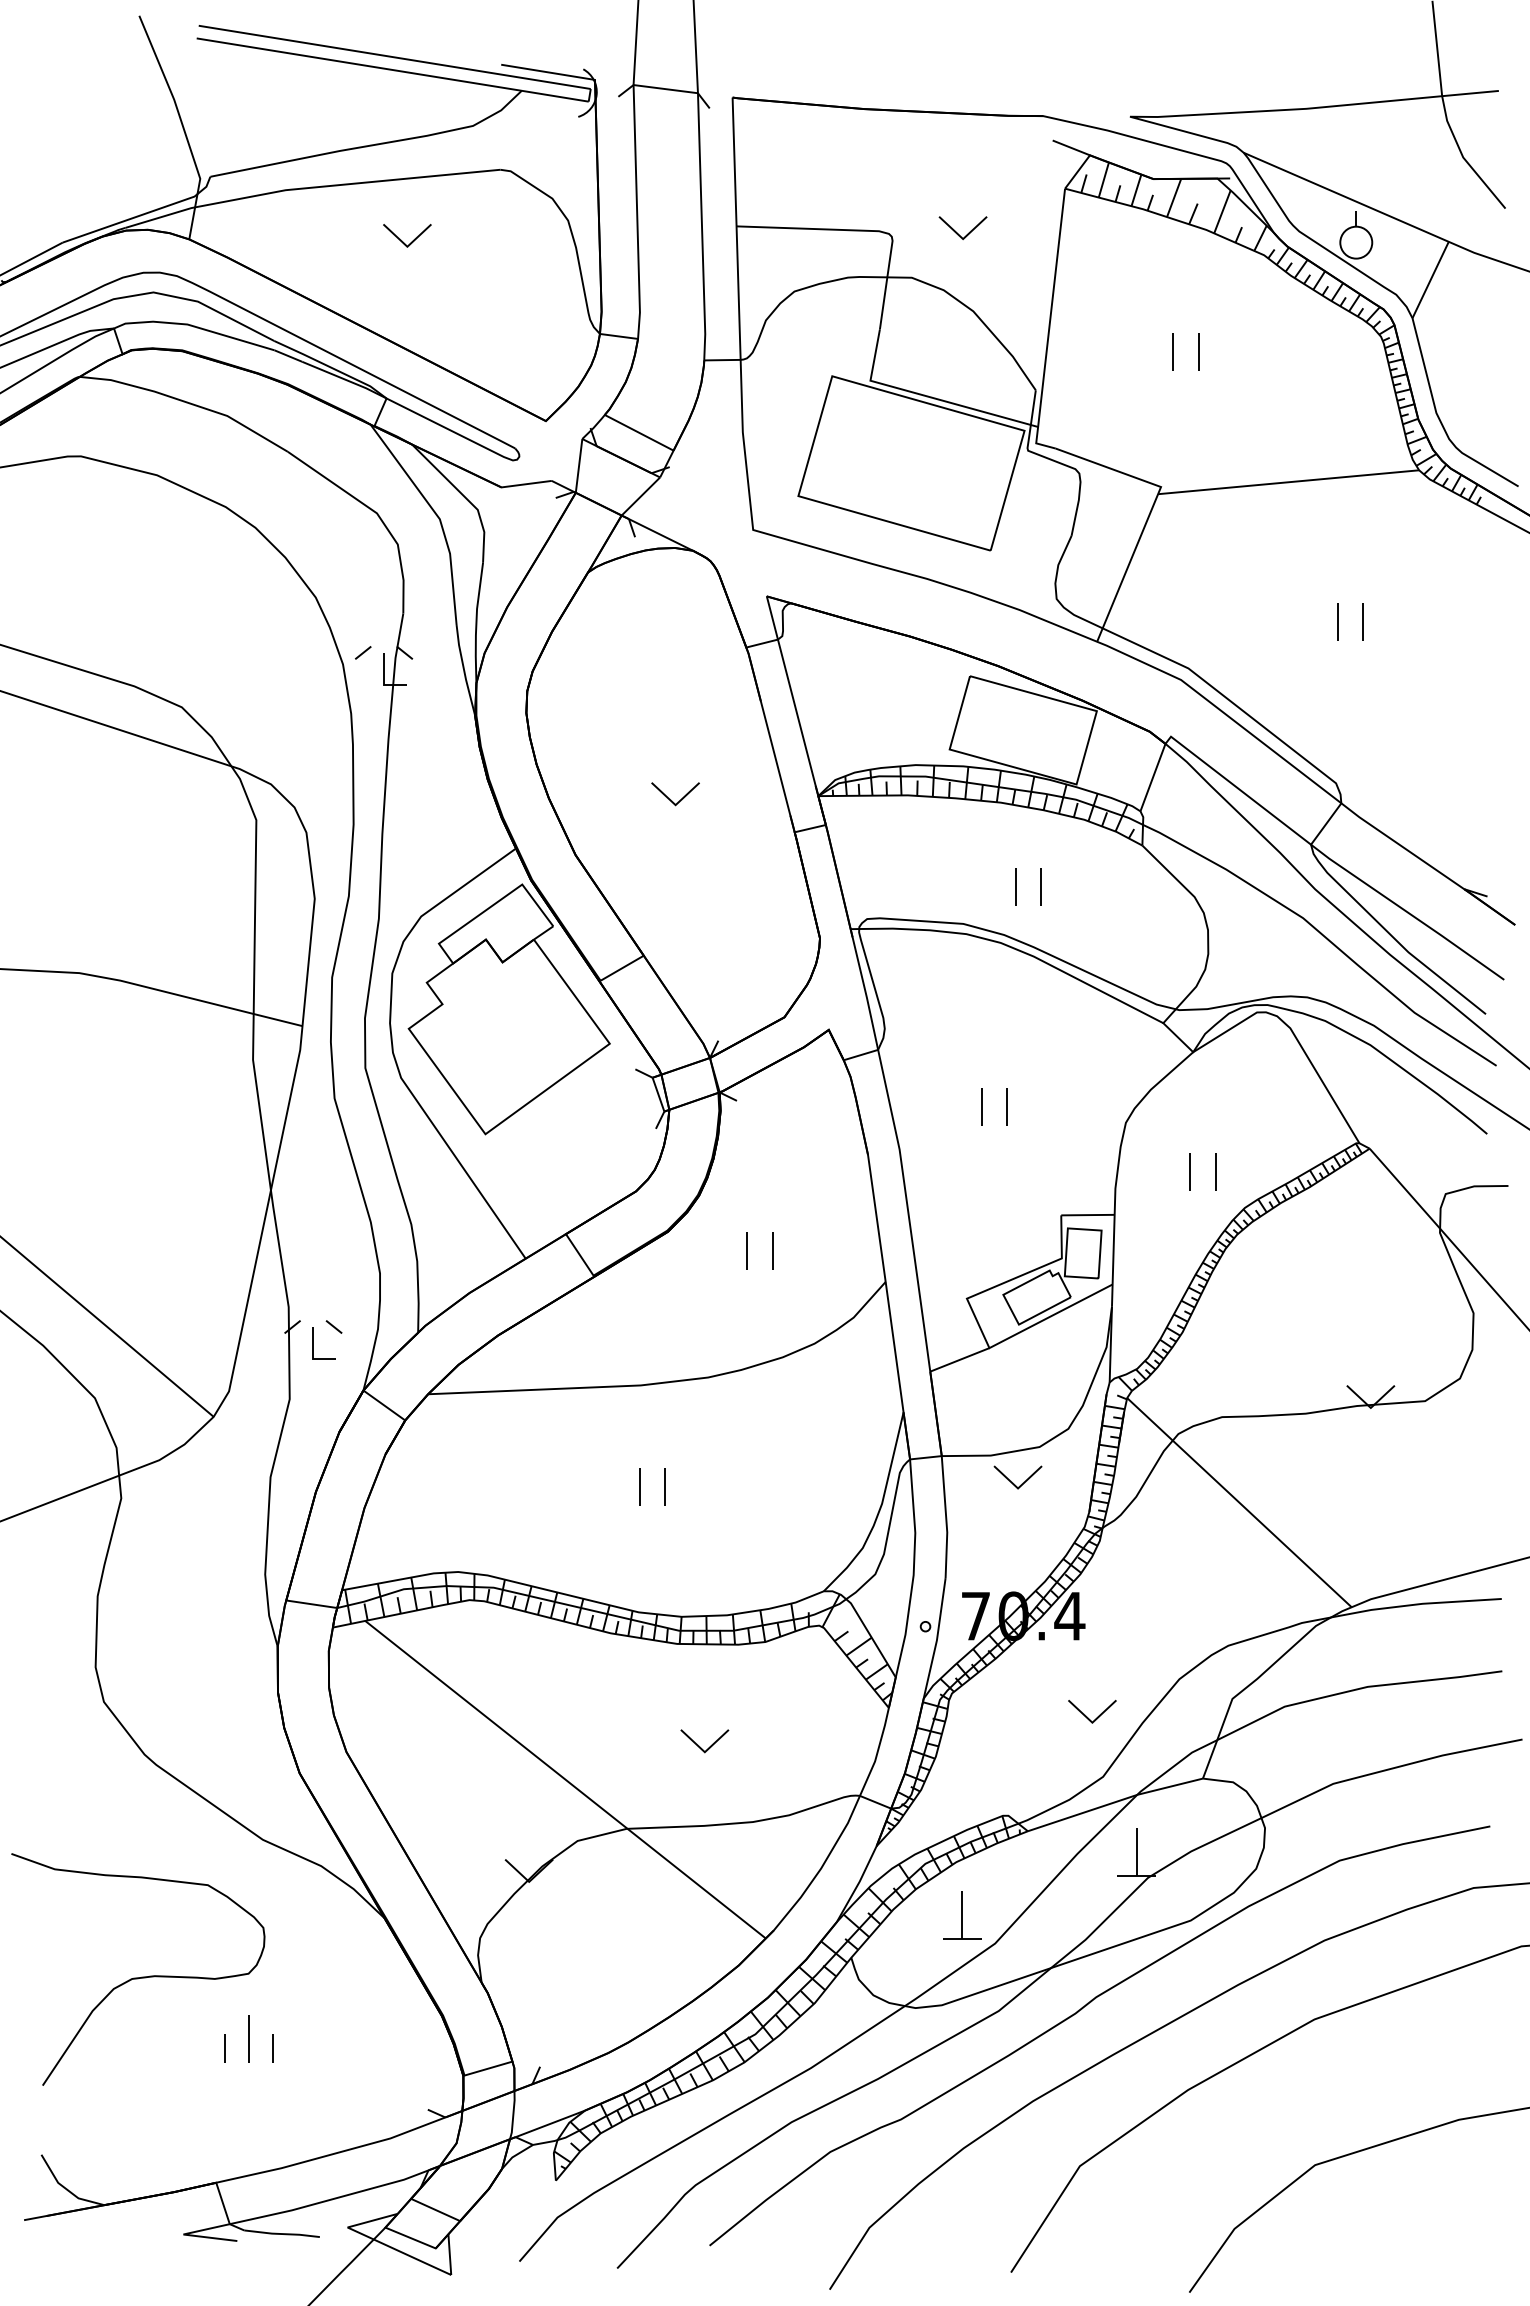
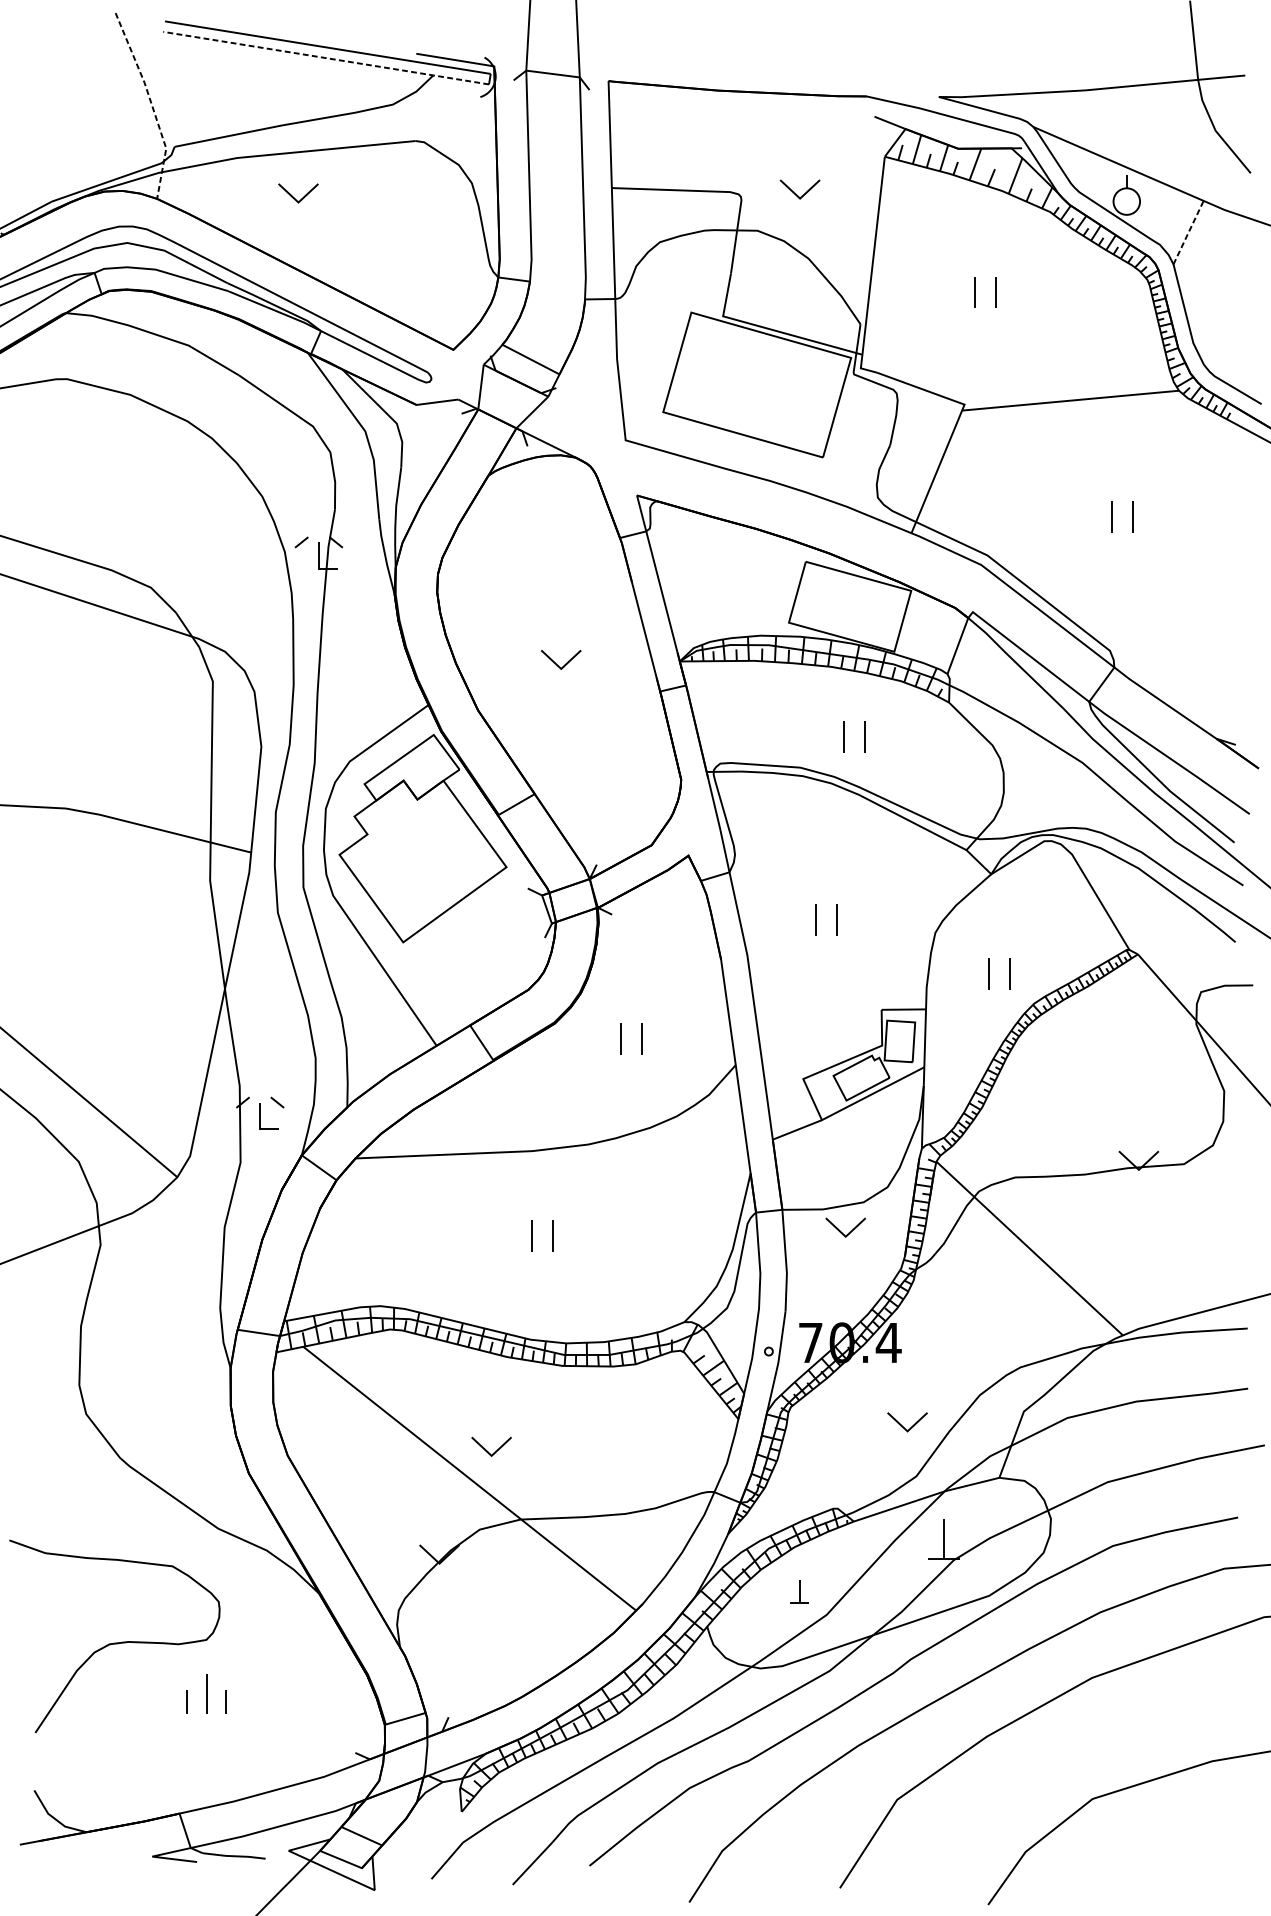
line: (392, 70) -> (325, 58), solid -> dashed
line: (182, 126) -> (151, 105), solid -> dashed
part: (402, 240) -> (294, 197), moved
line: (1430, 279) -> (1188, 232), solid -> dashed
part: (699, 1745) -> (487, 1450), moved
part: (962, 1915) -> (799, 1591), size x0.6

